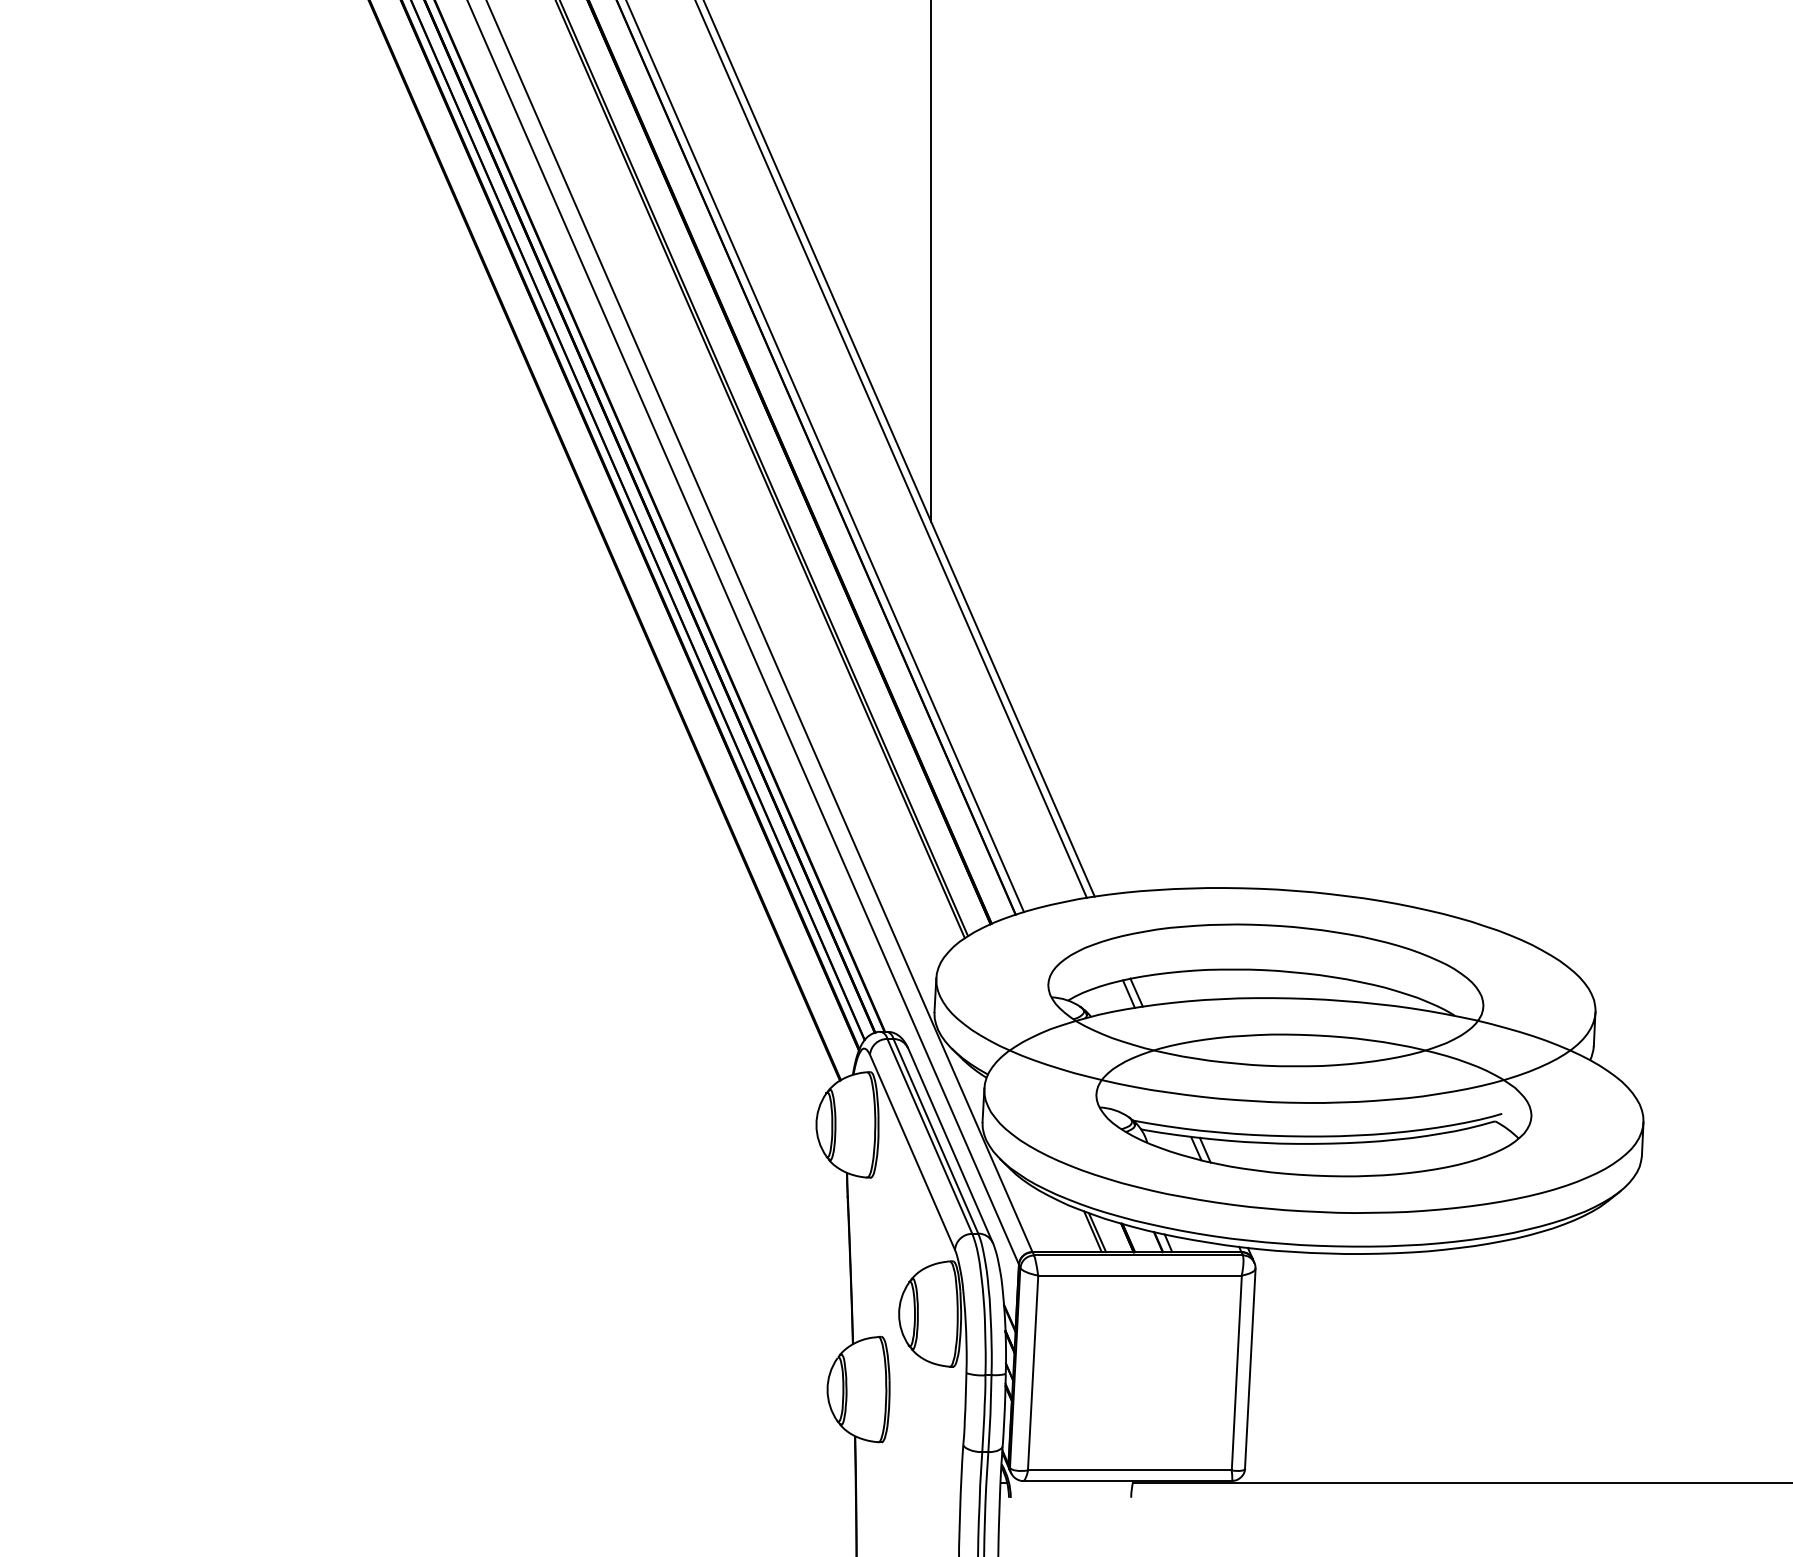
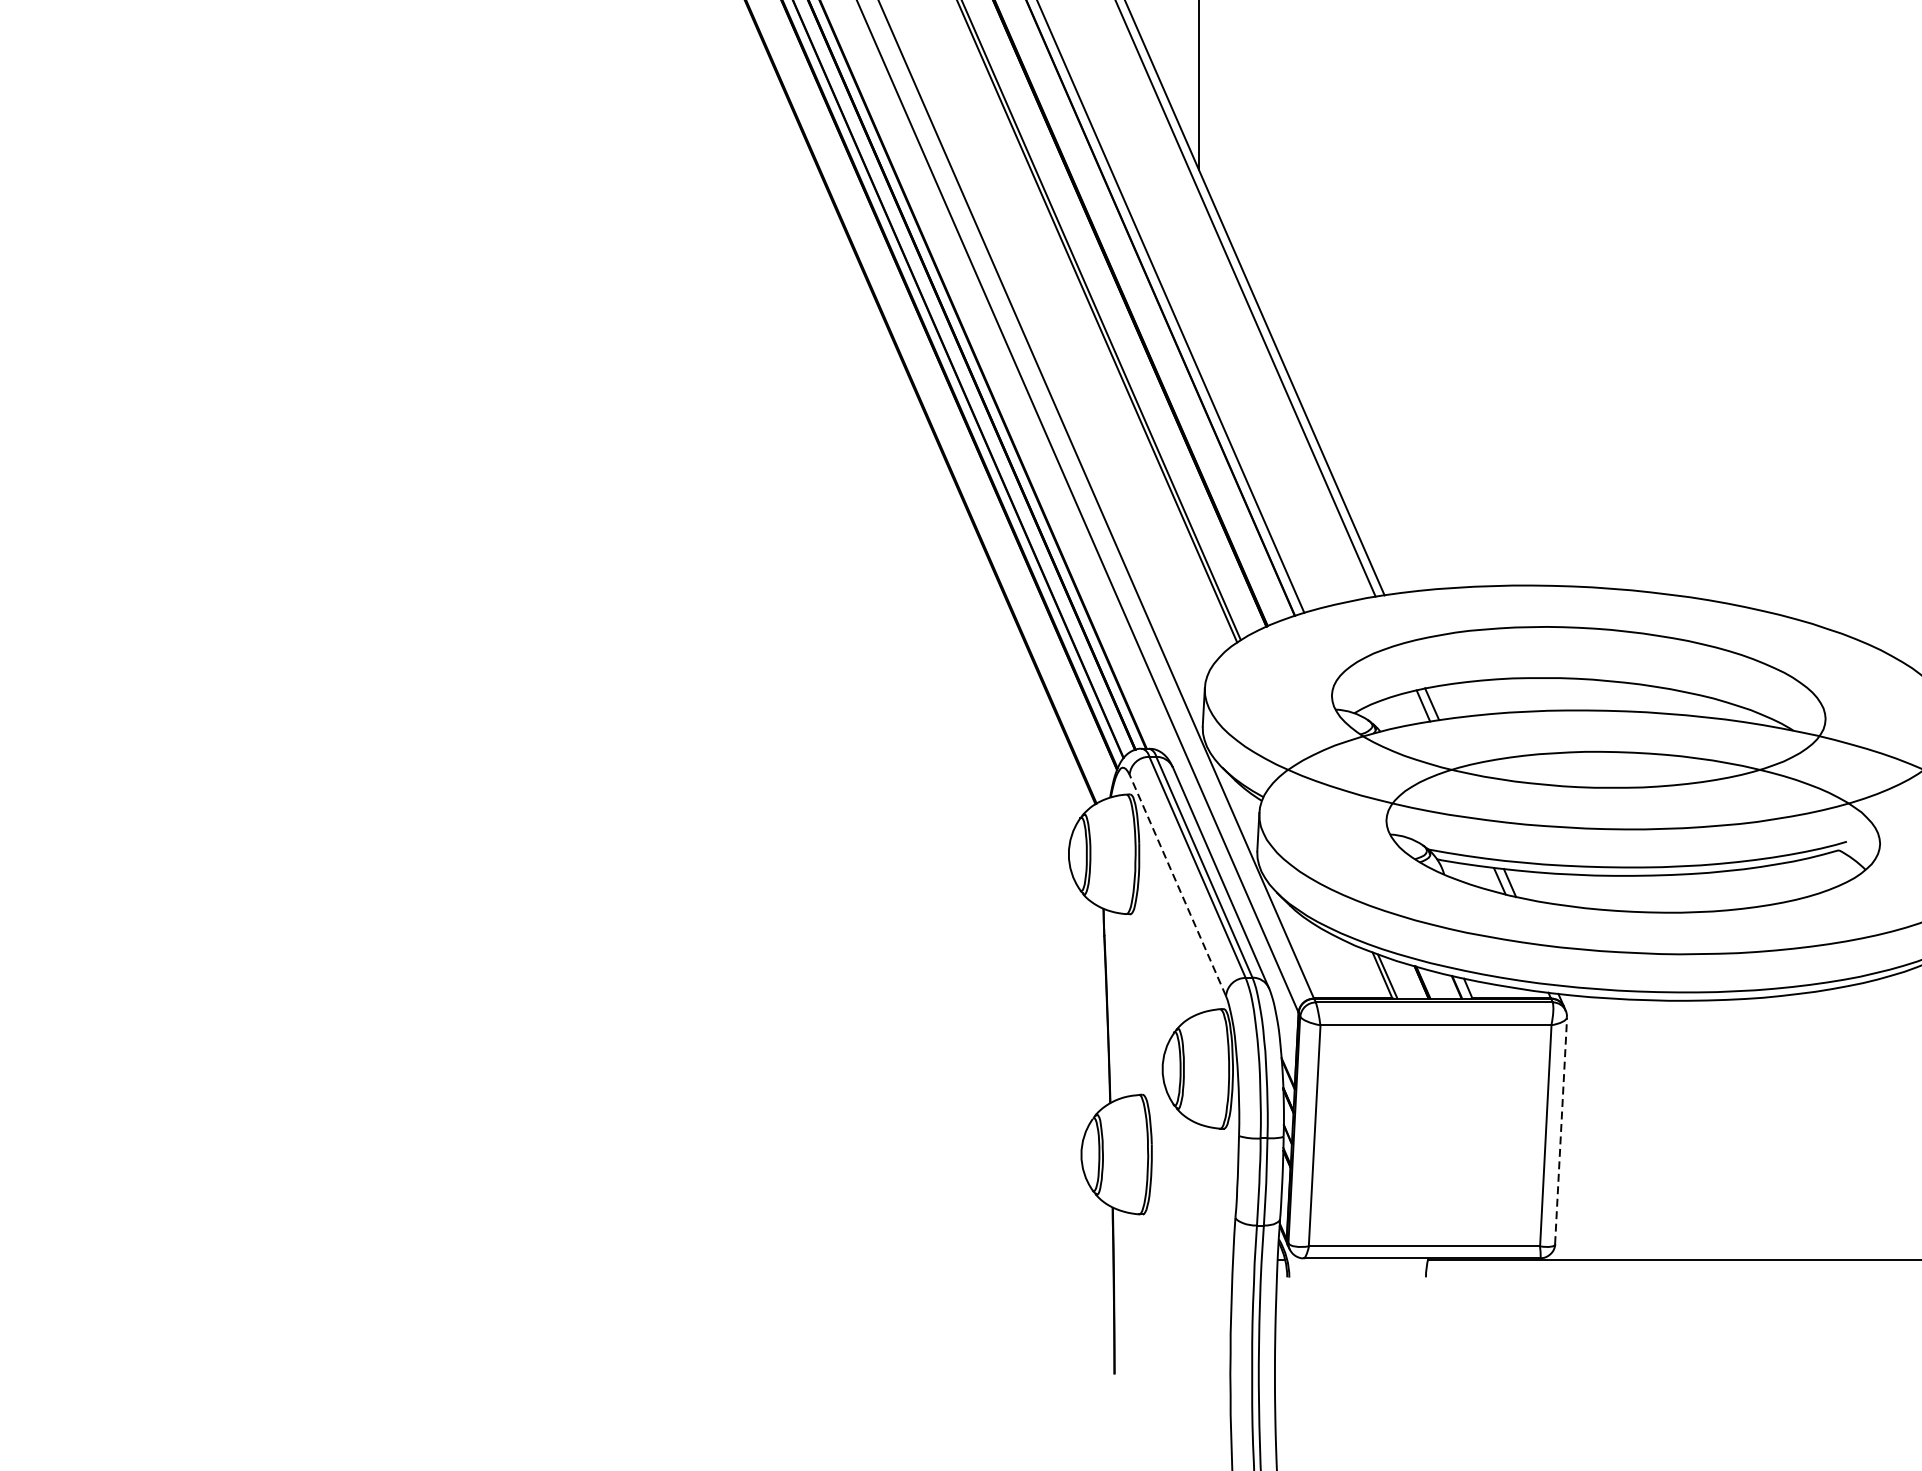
line: (912, 1151) -> (1177, 884), solid -> dashed
line: (1250, 1368) -> (1561, 1130), solid -> dashed

